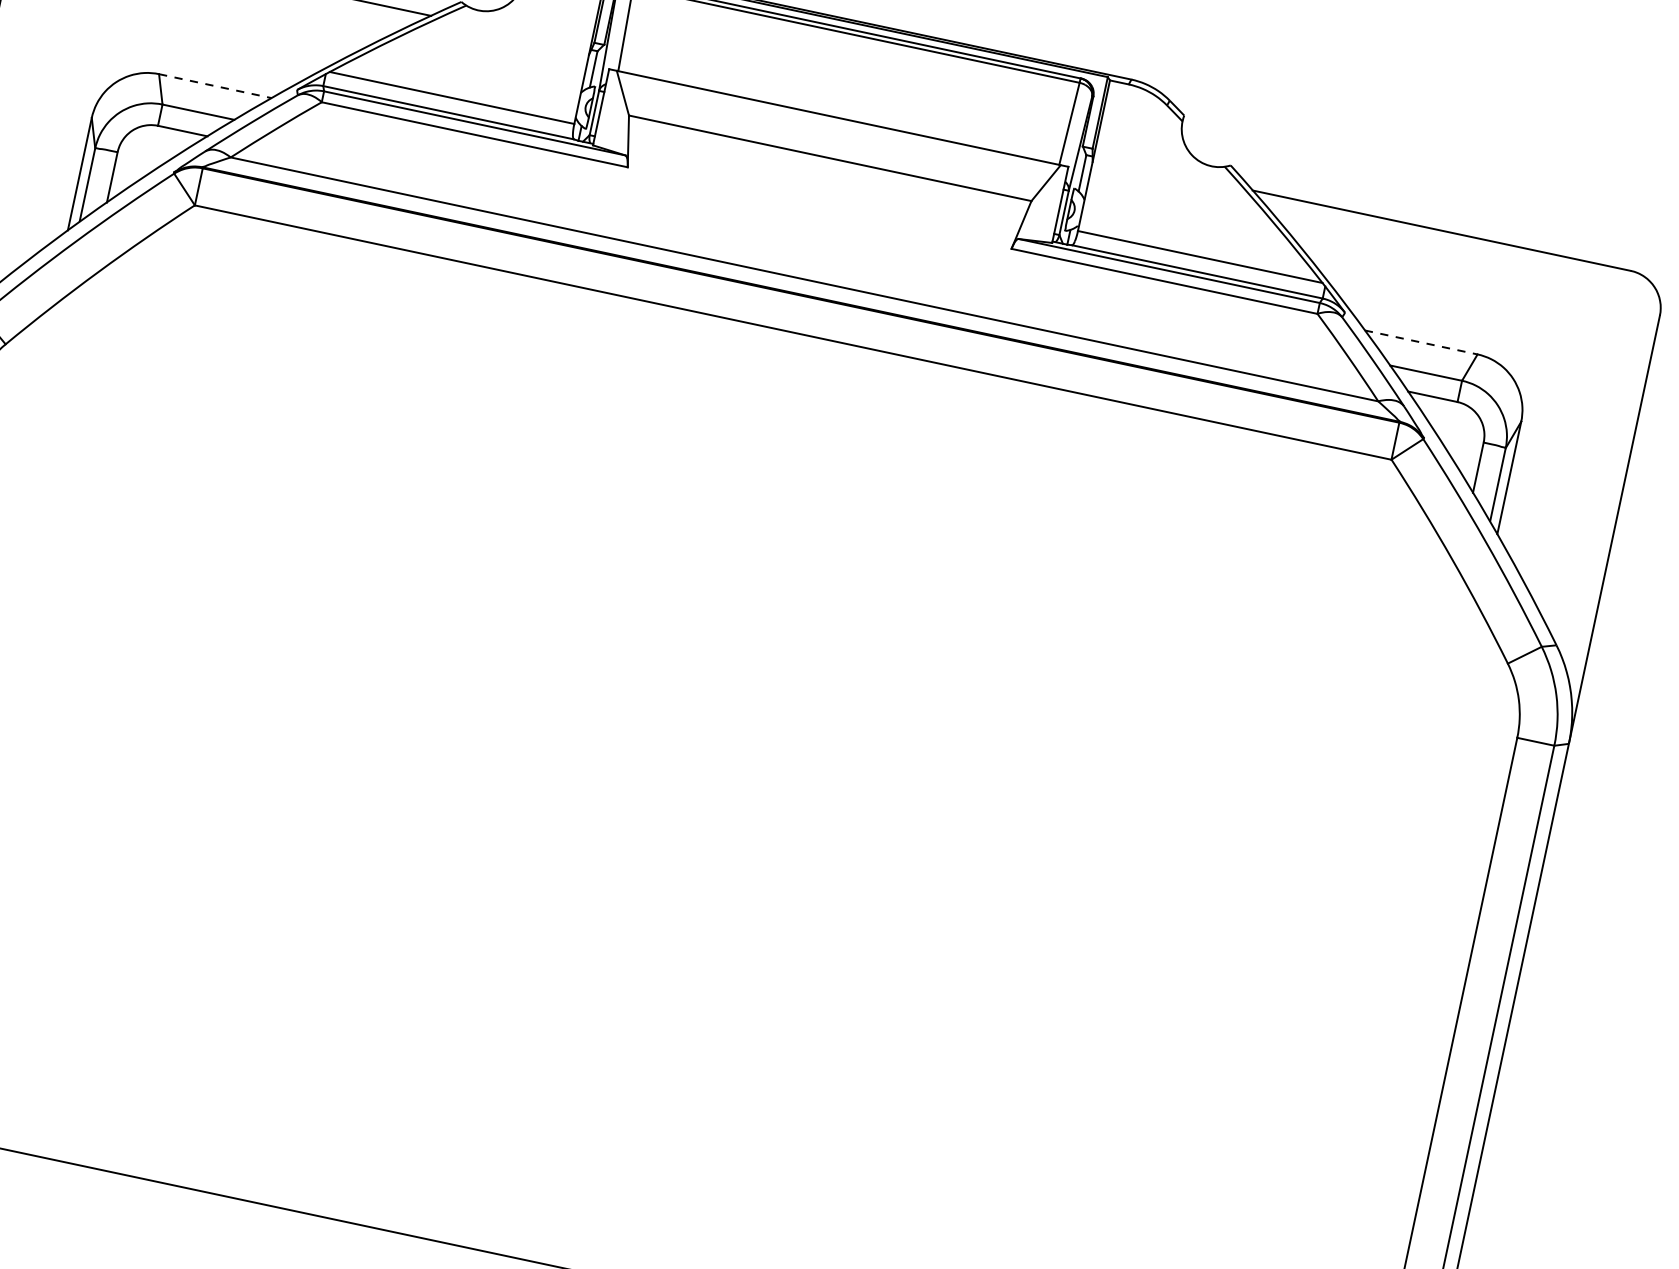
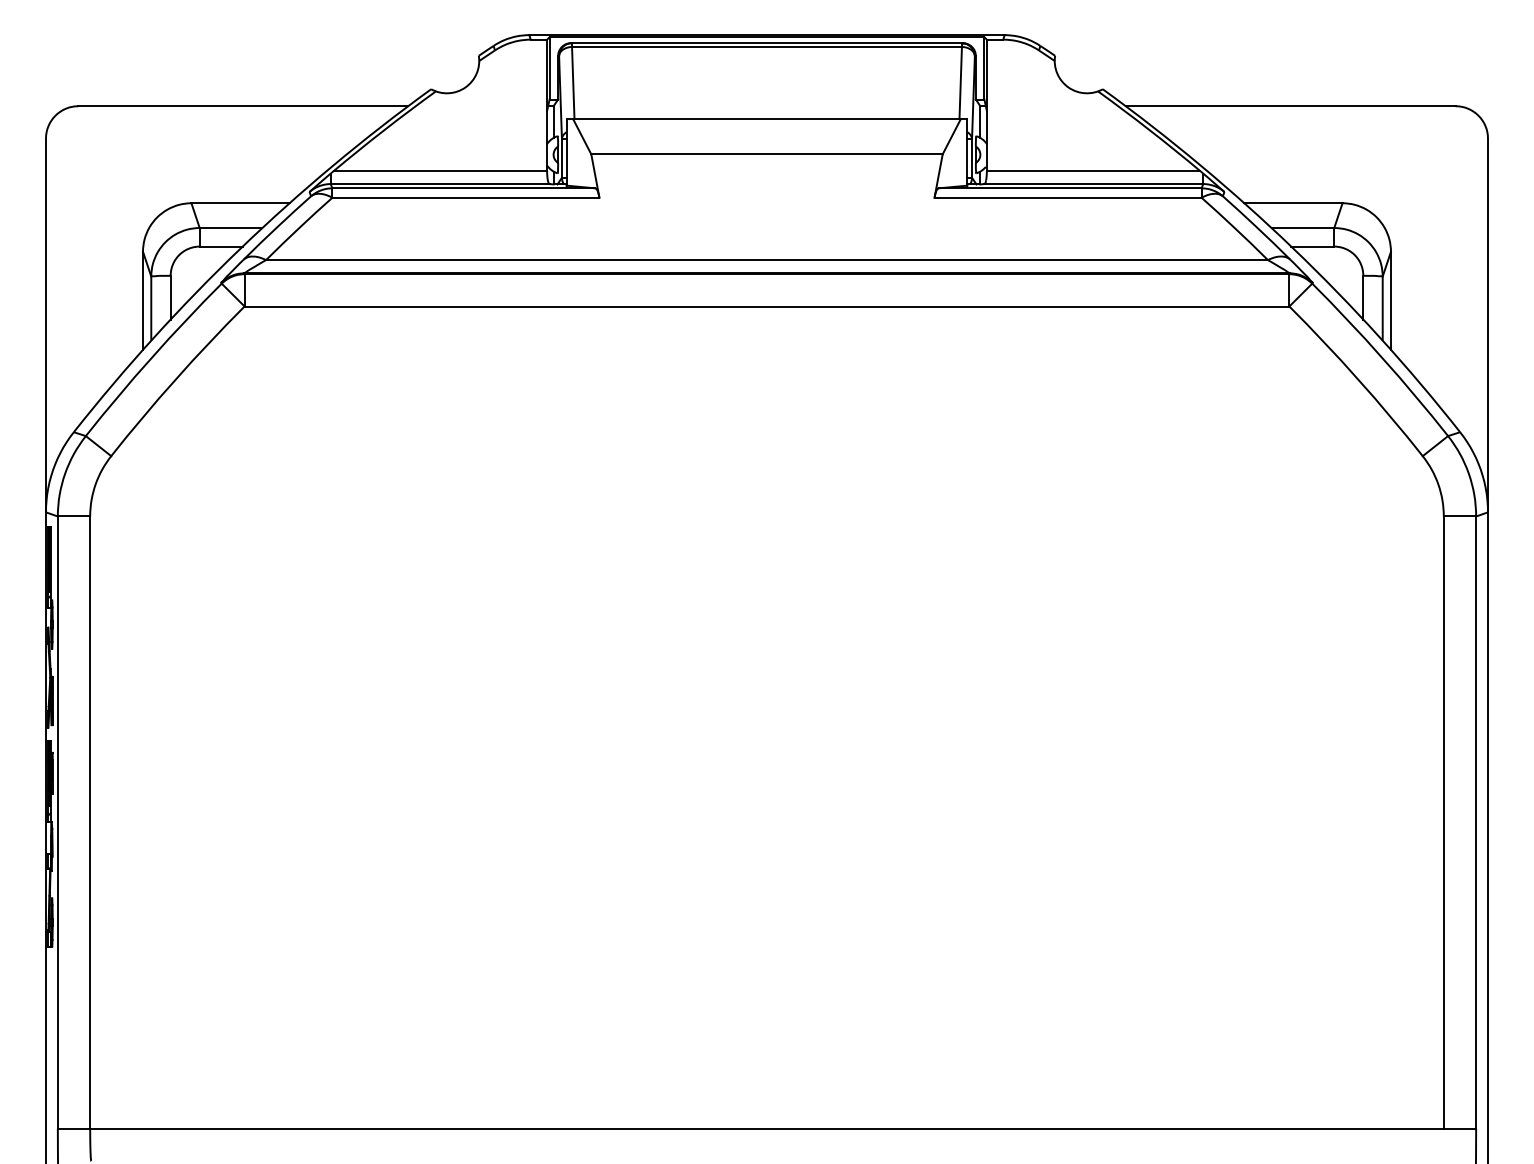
line: (216, 86) -> (241, 203), dashed -> solid
line: (1421, 342) -> (1293, 203), dashed -> solid

